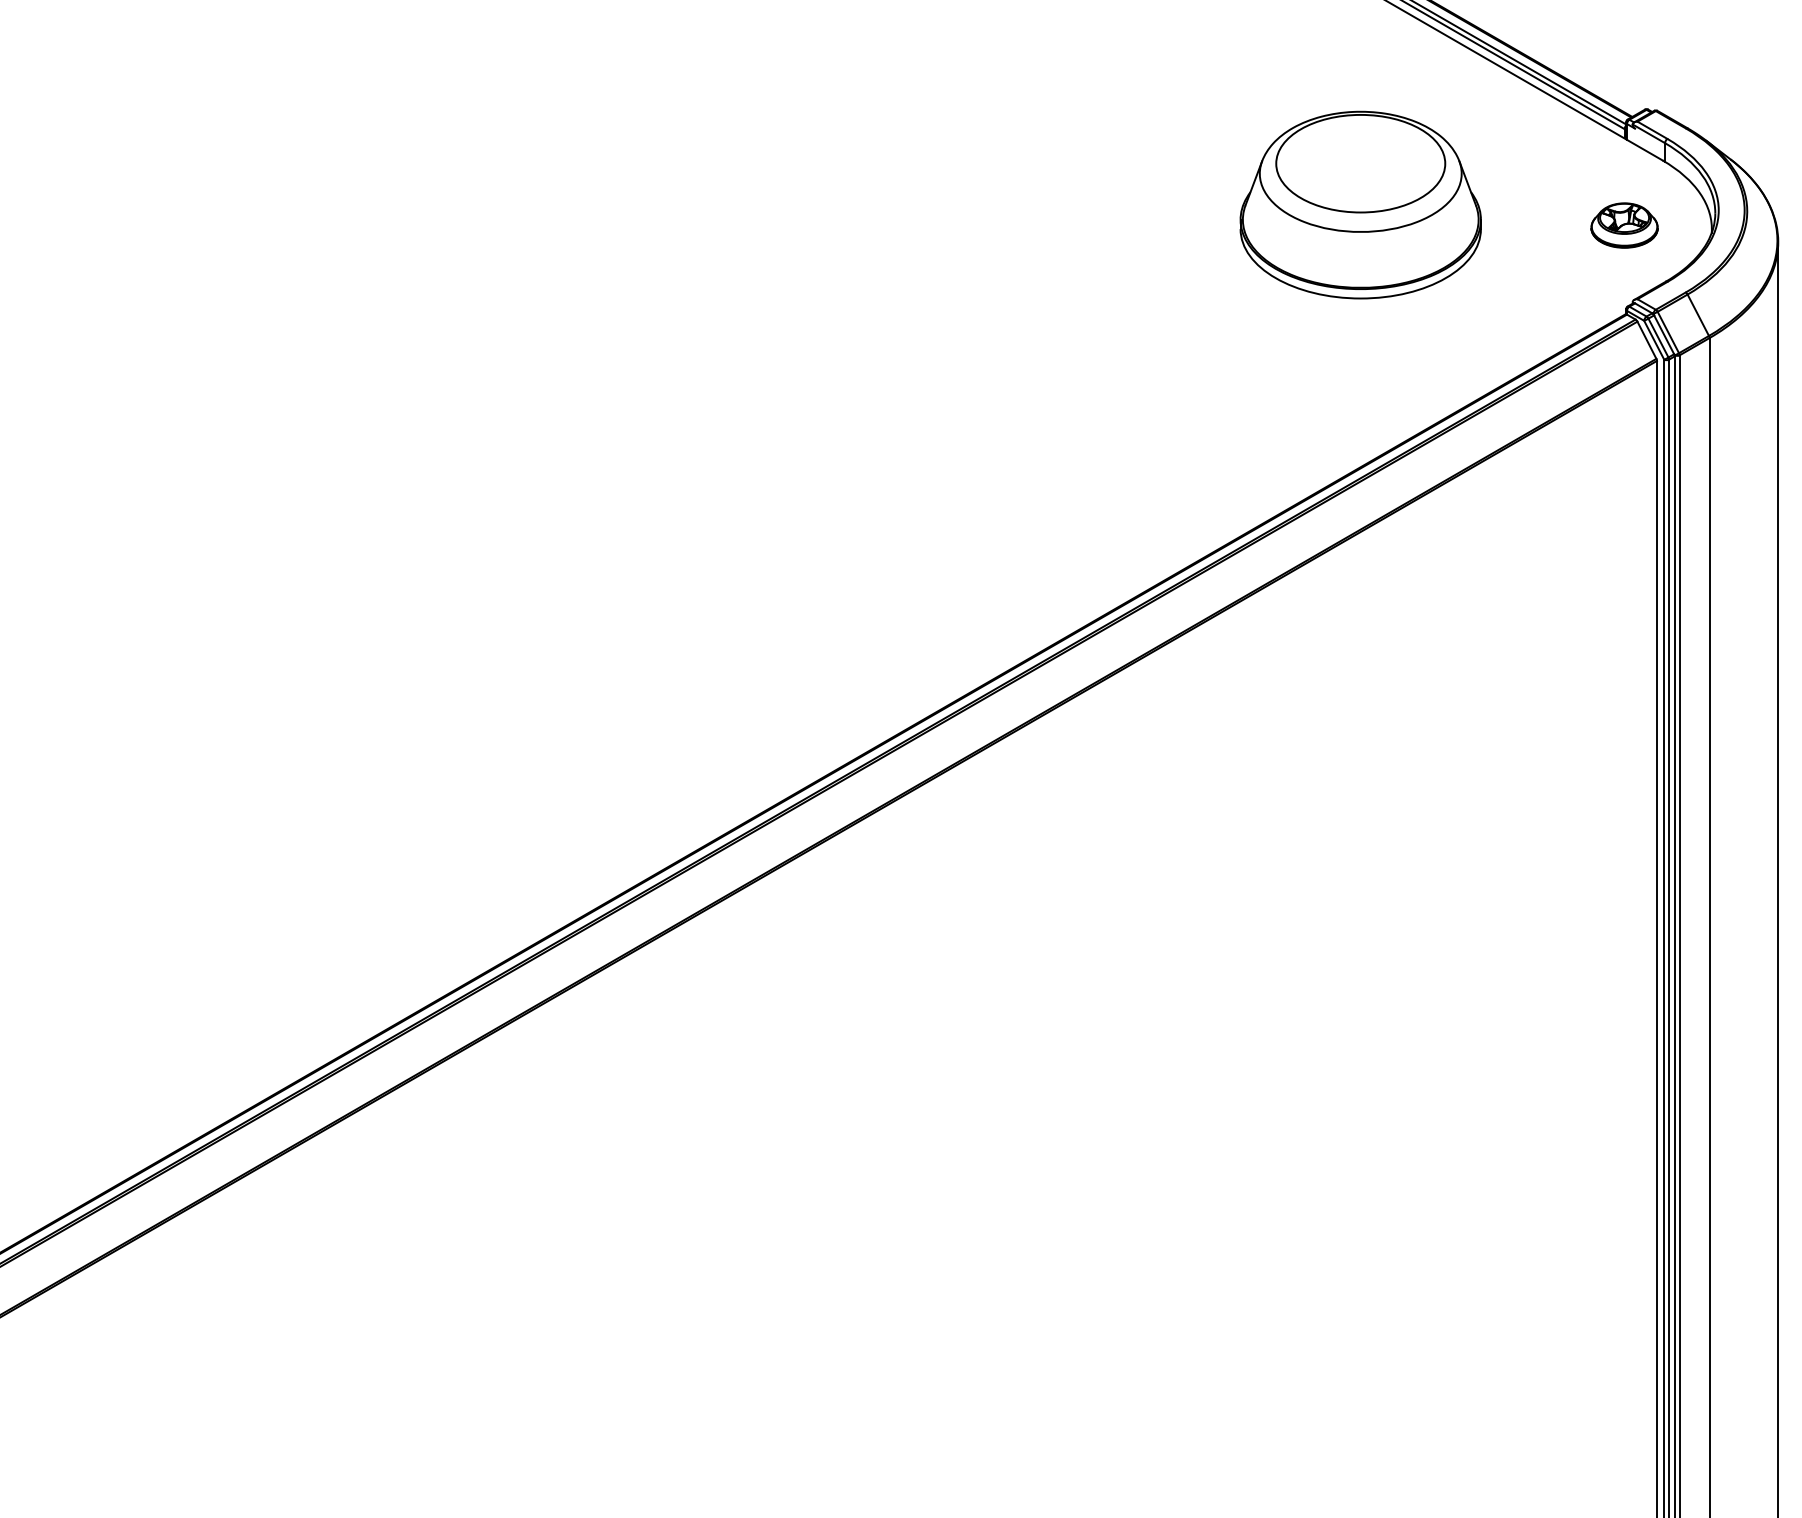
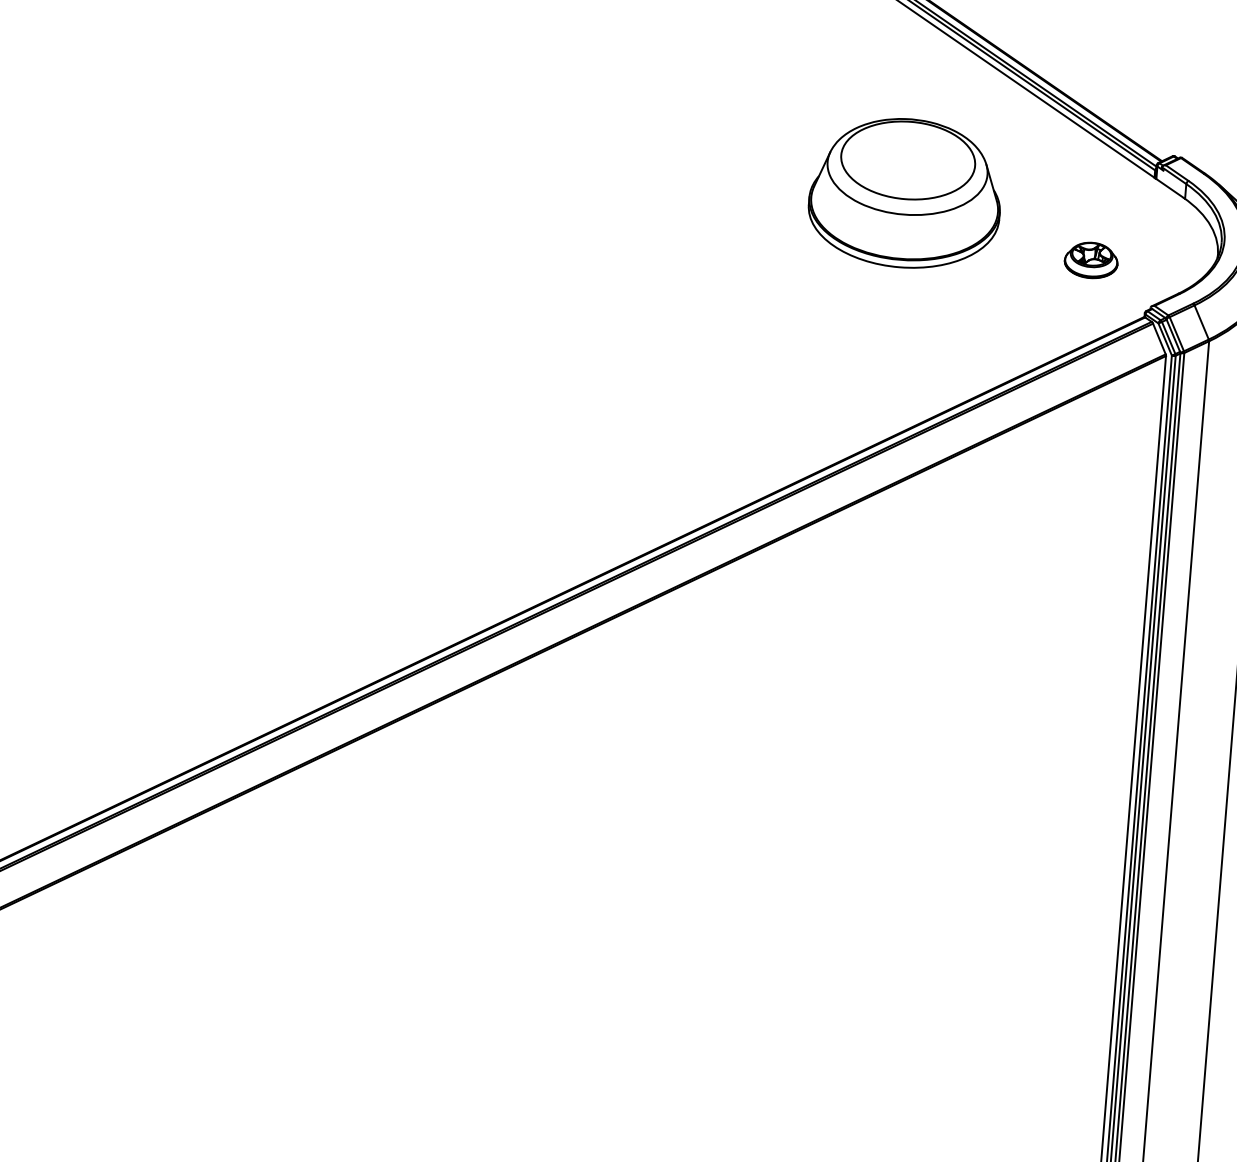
part: (1360, 204) -> (905, 192), moved
part: (1624, 225) -> (1091, 260), moved

